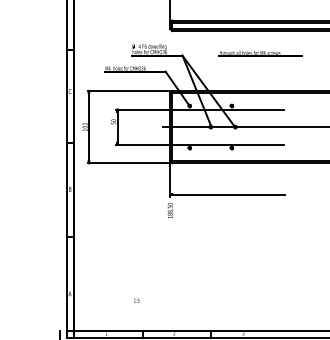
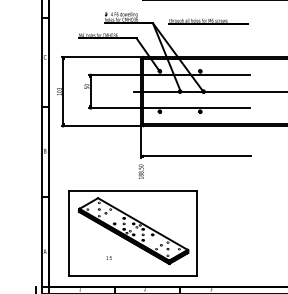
part: (260, 53) -> (208, 21), moved
part: (161, 275) -> (132, 233), added

